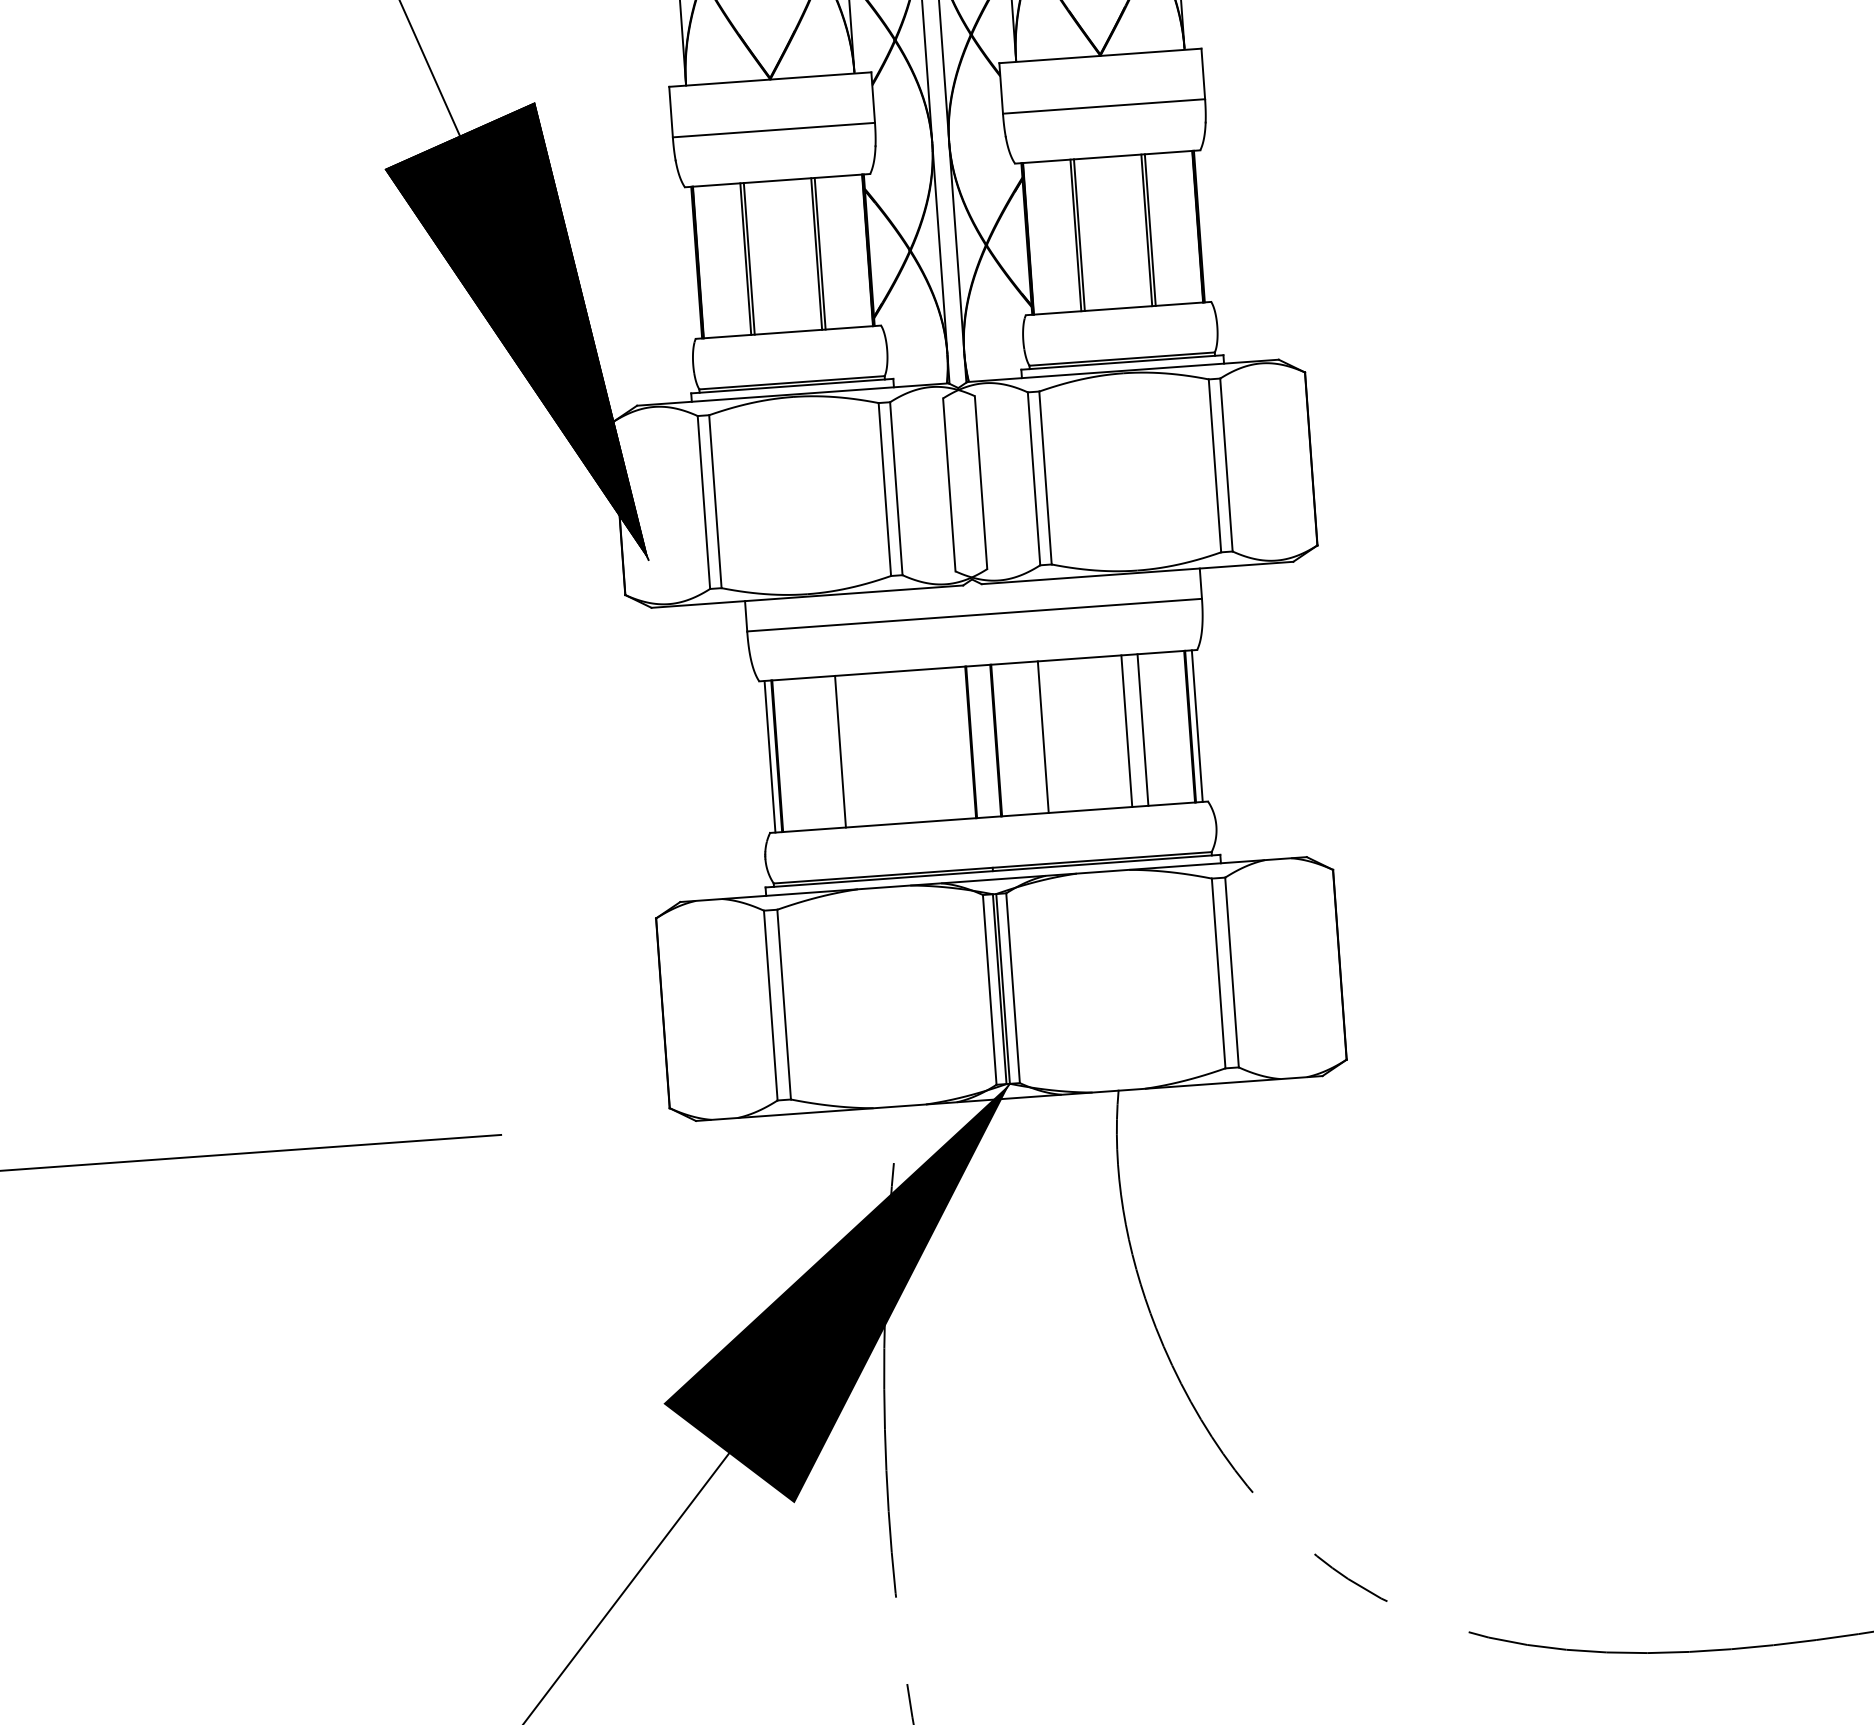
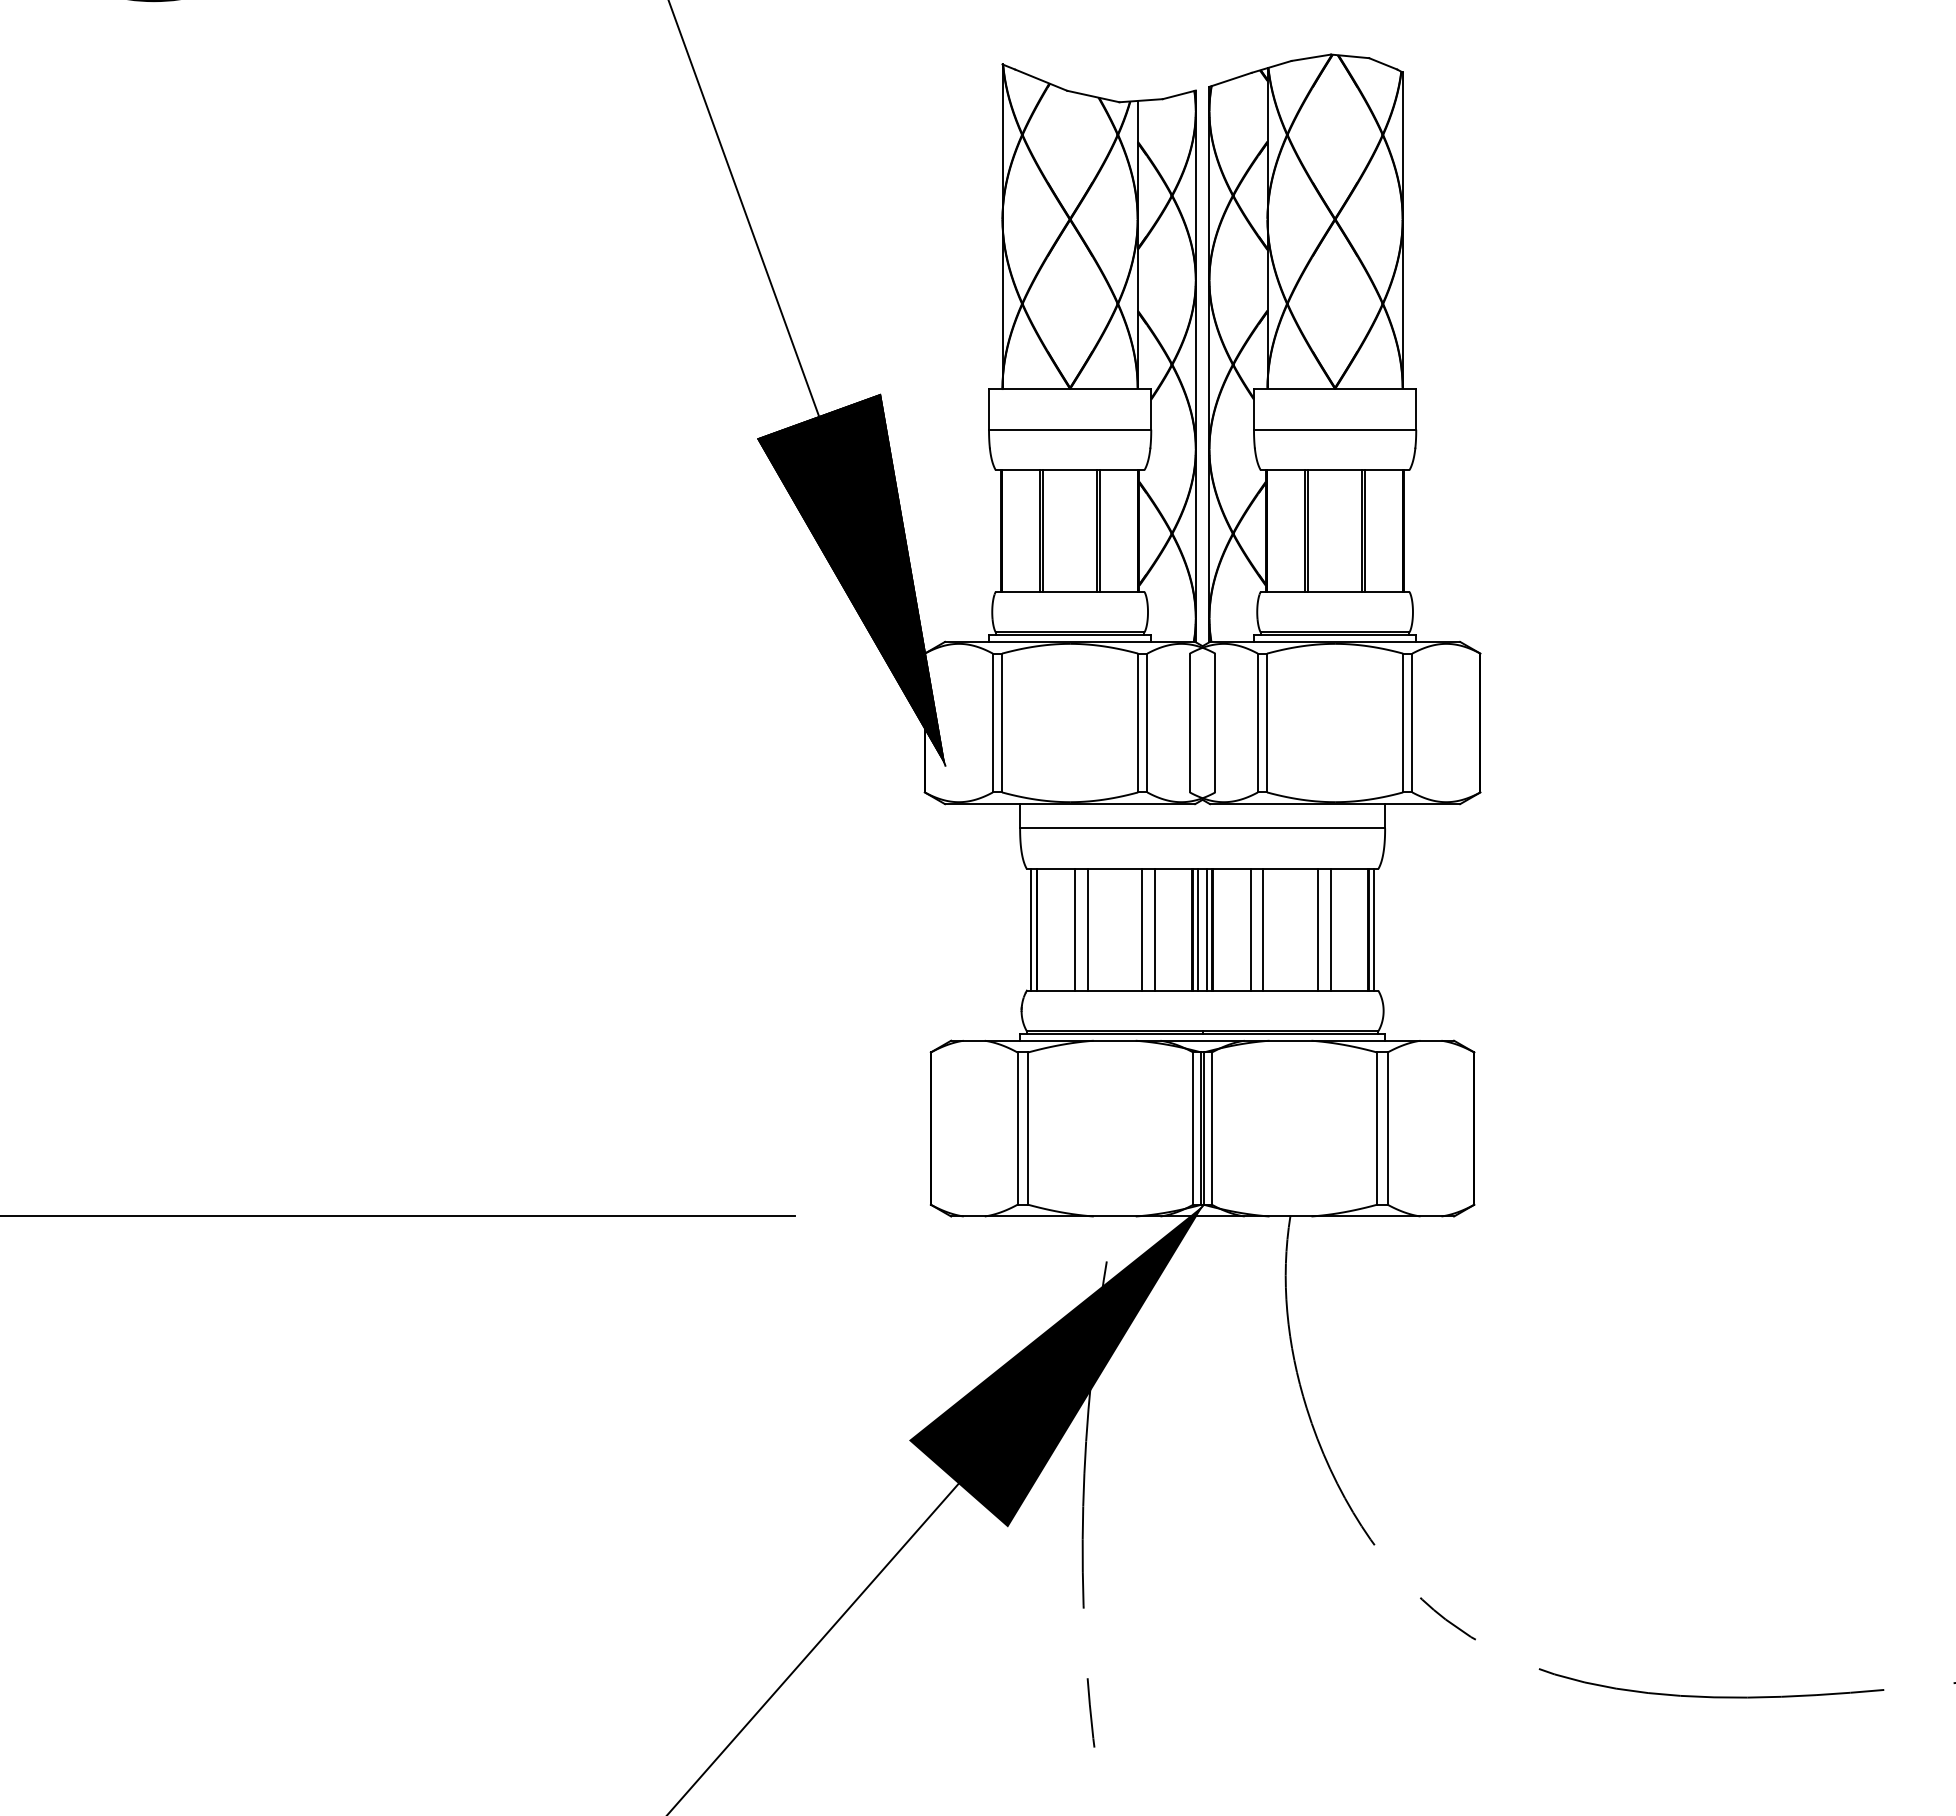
line: (1059, 735) -> (1263, 929), added
line: (988, 740) -> (1206, 929), added
line: (978, 741) -> (1198, 929), added
line: (923, 745) -> (1154, 929), added
line: (907, 746) -> (1141, 929), added
line: (824, 752) -> (1074, 929), added

